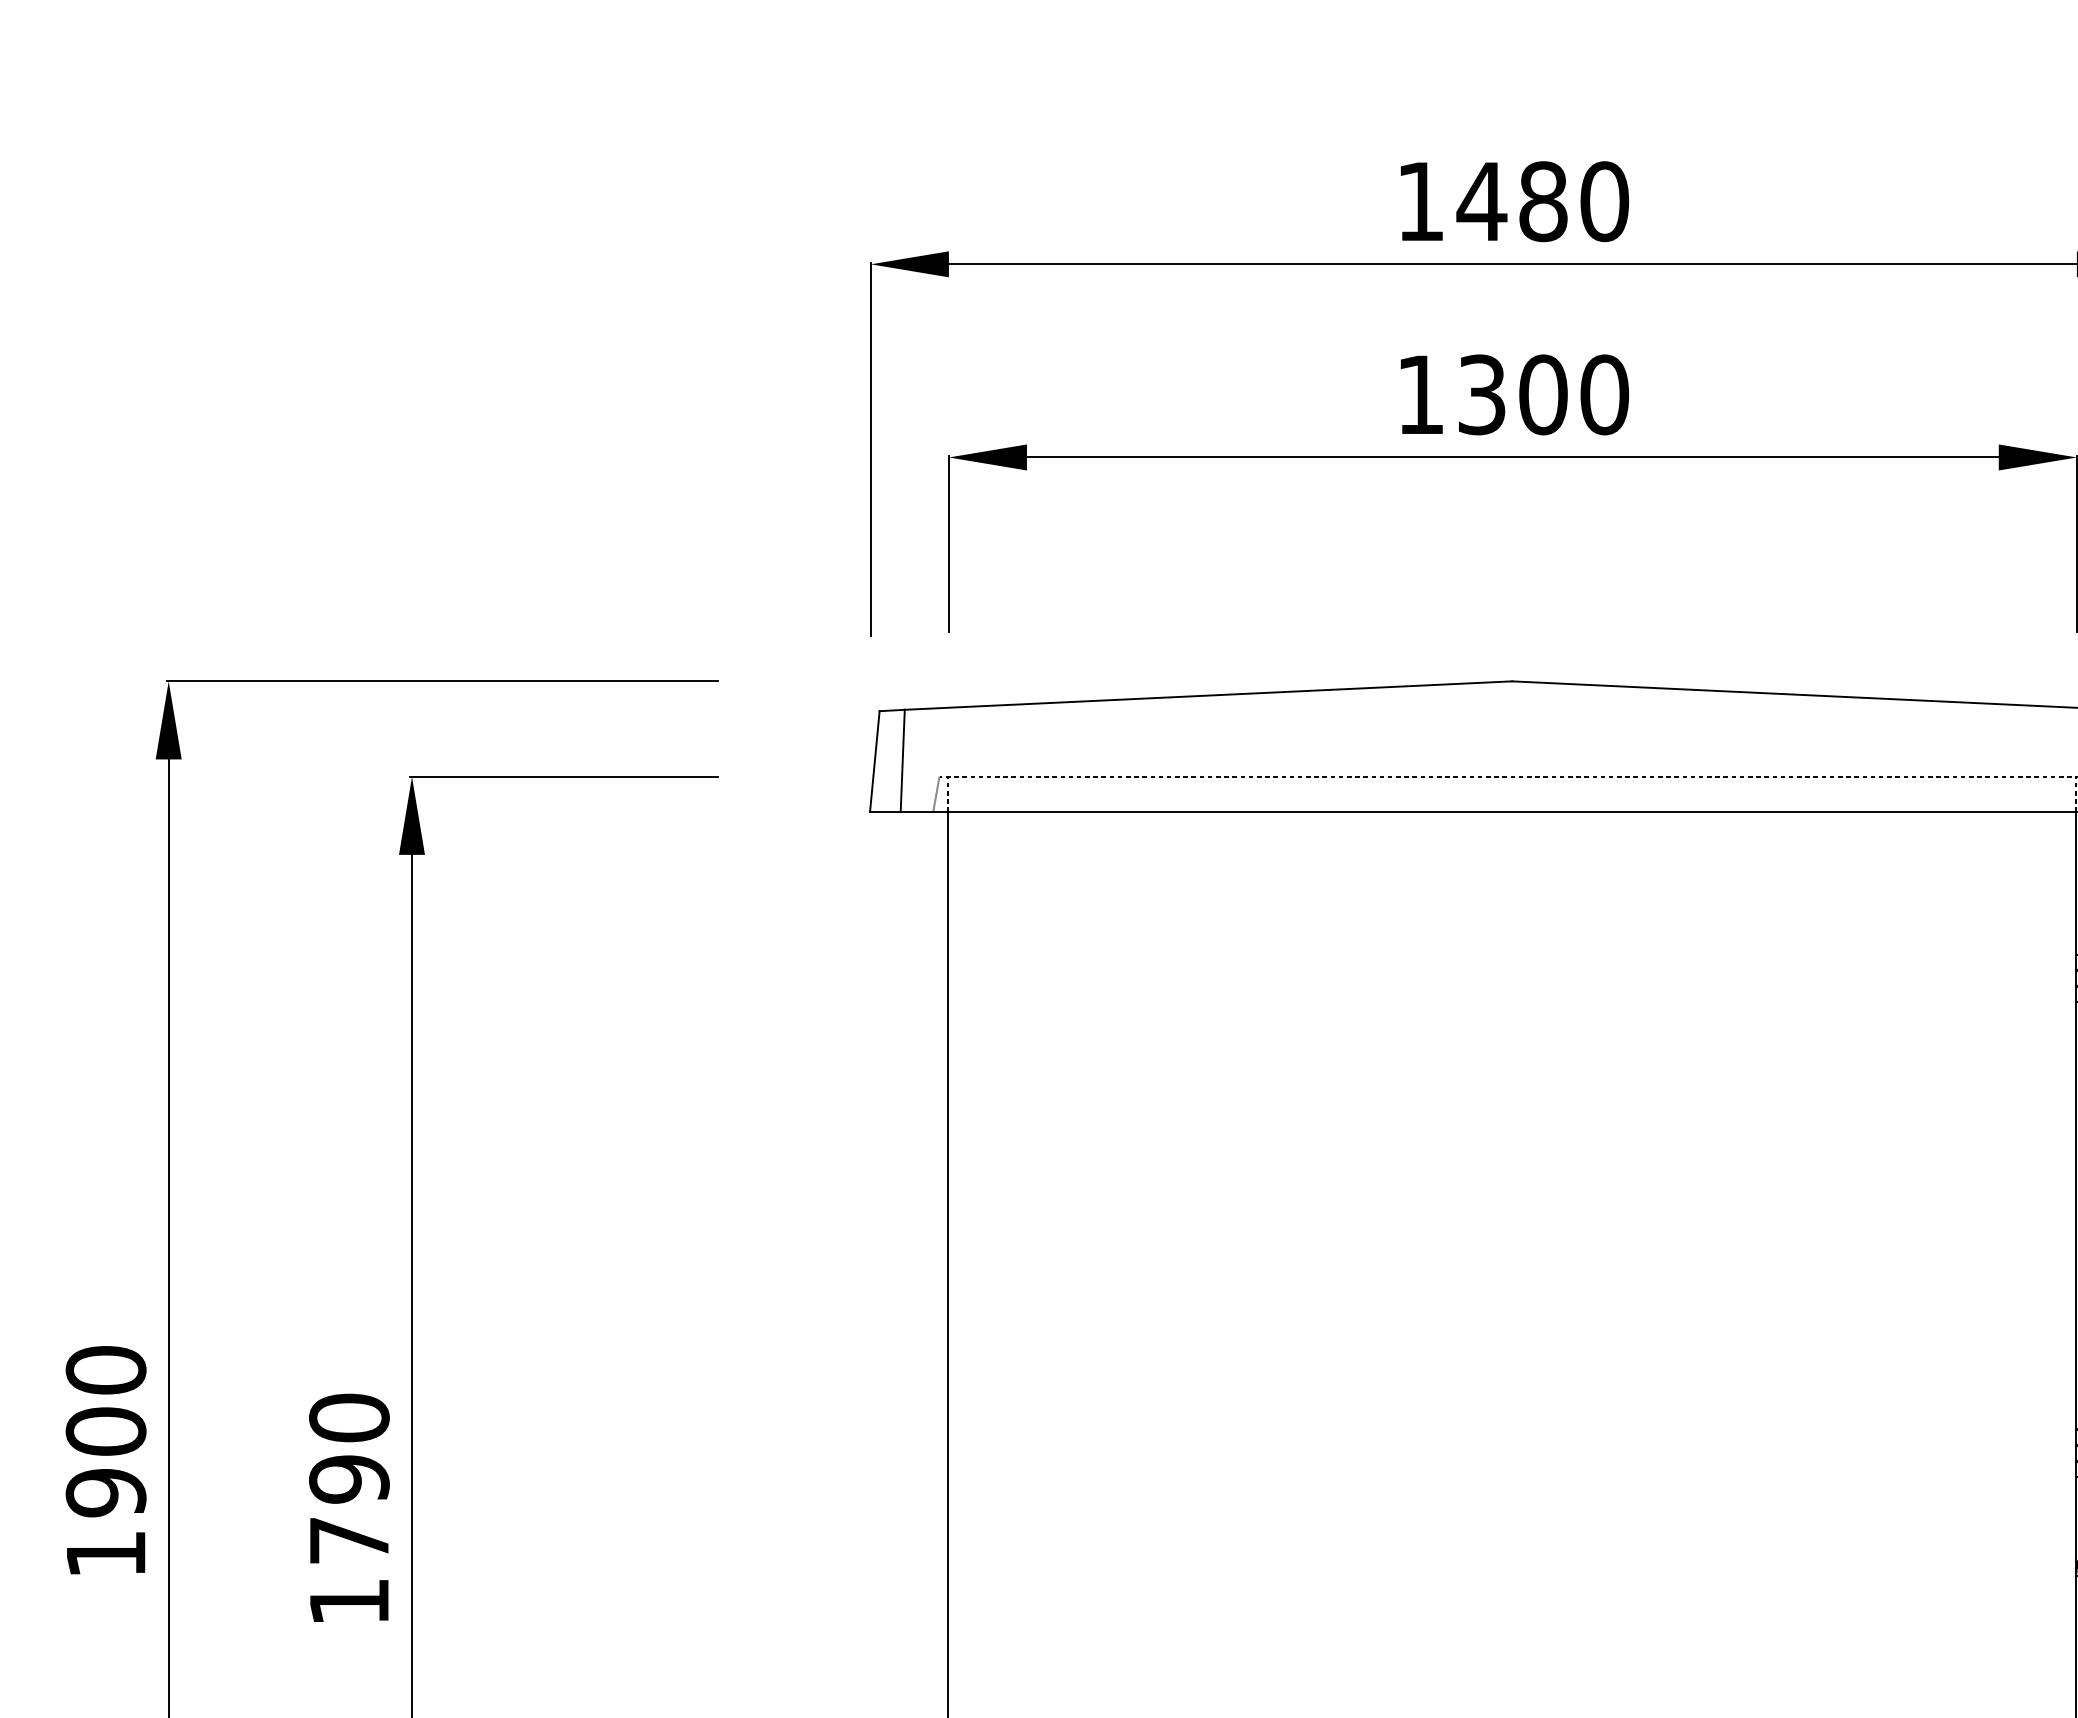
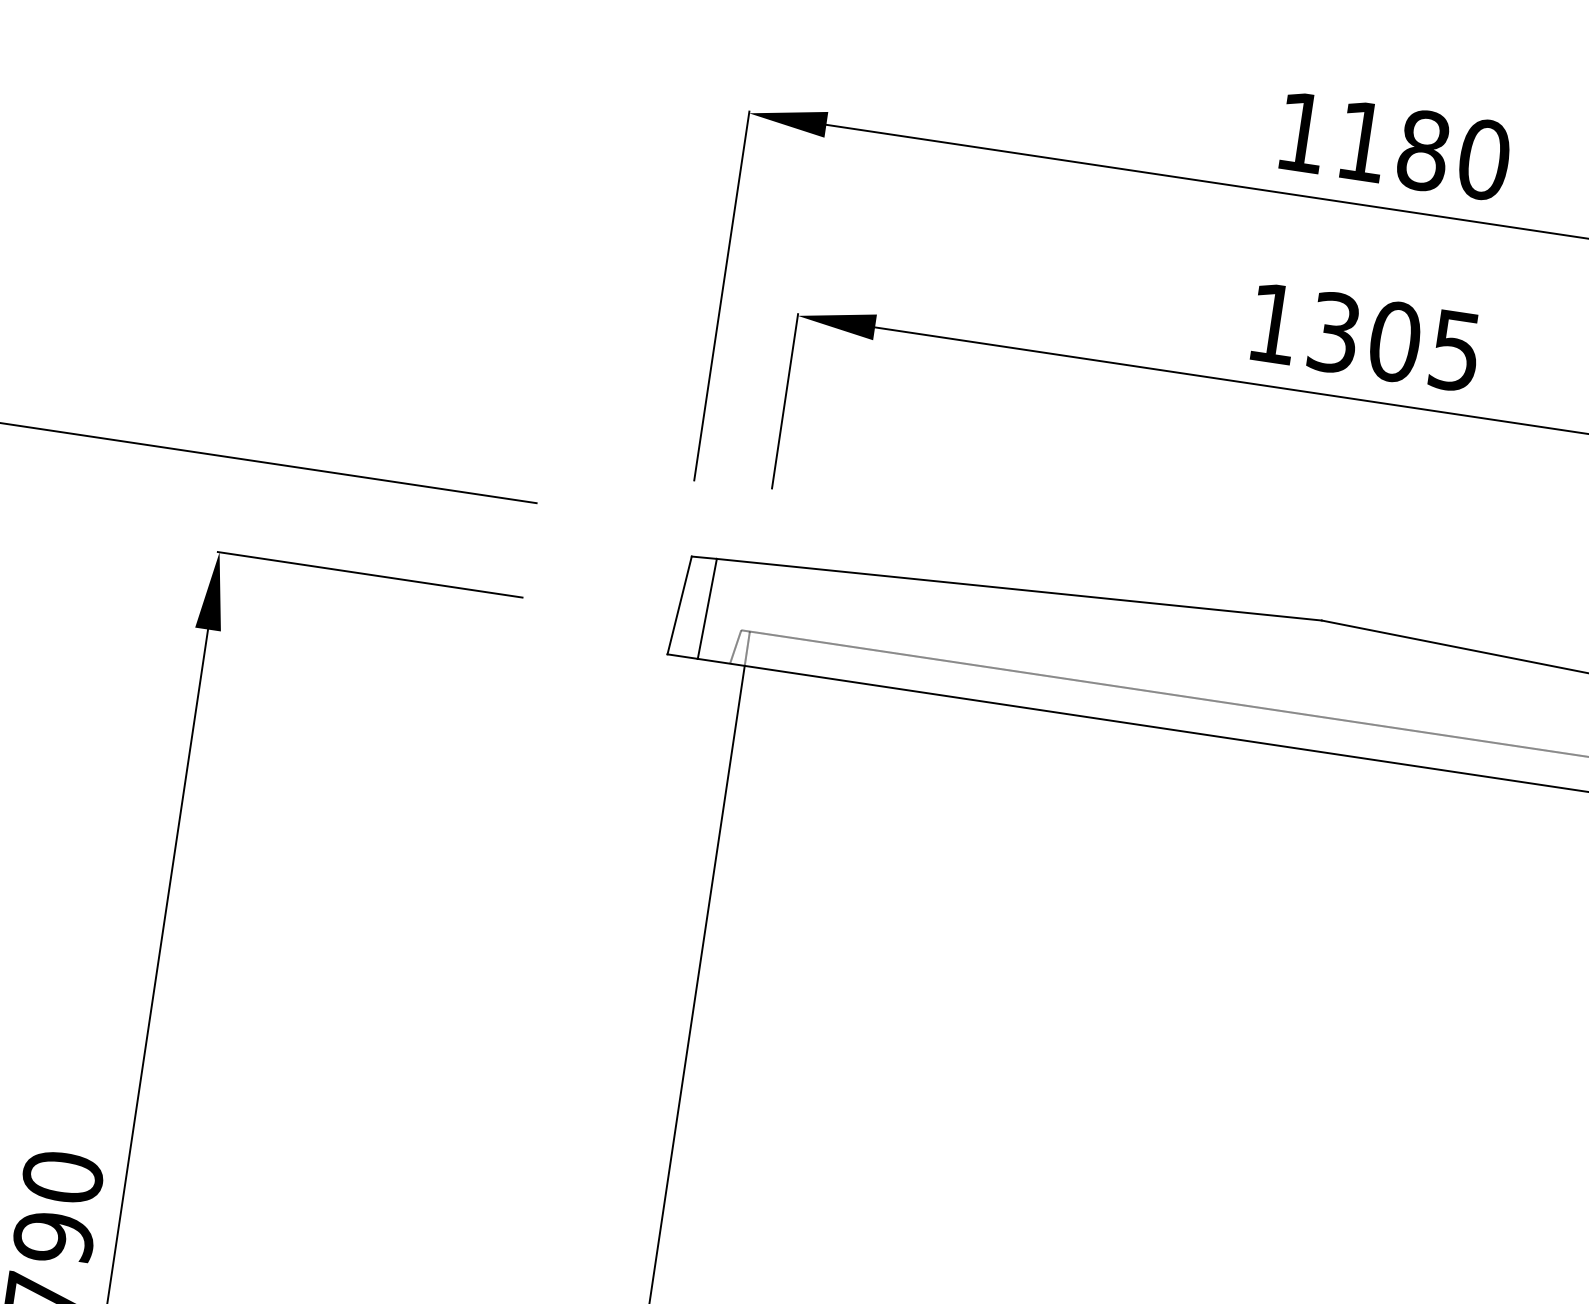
text: (1481, 201) -> (1362, 141), 1480 -> 1180
text: (1604, 394) -> (1455, 350), 1300 -> 1305

